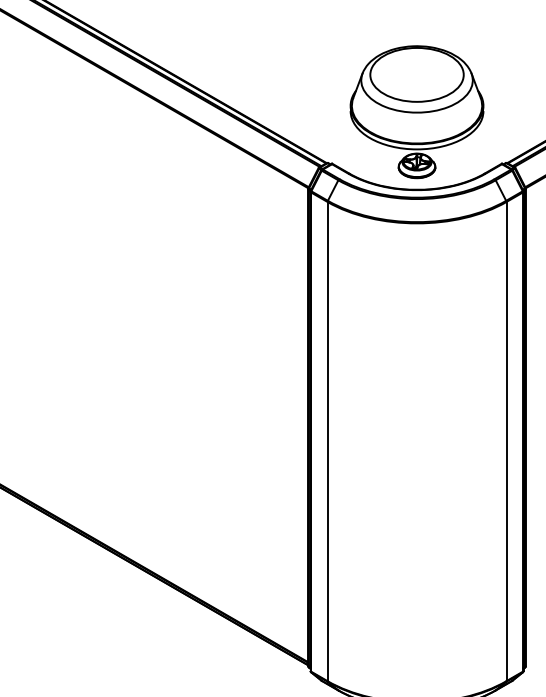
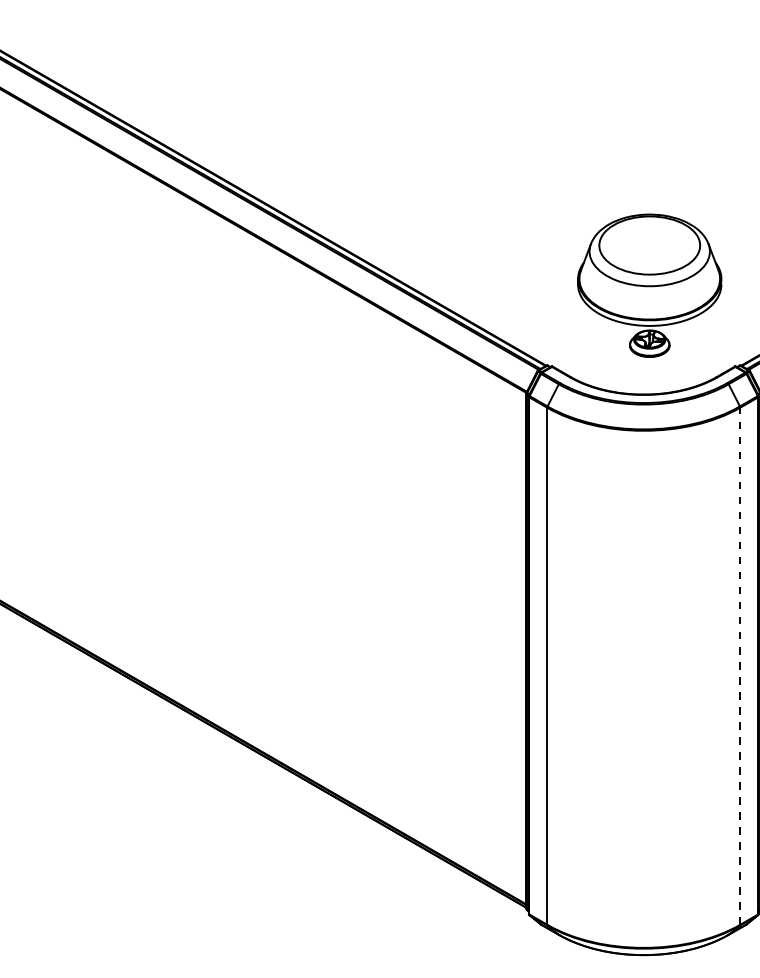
part: (416, 111) -> (649, 285), moved
line: (506, 441) -> (740, 666), solid -> dashed

